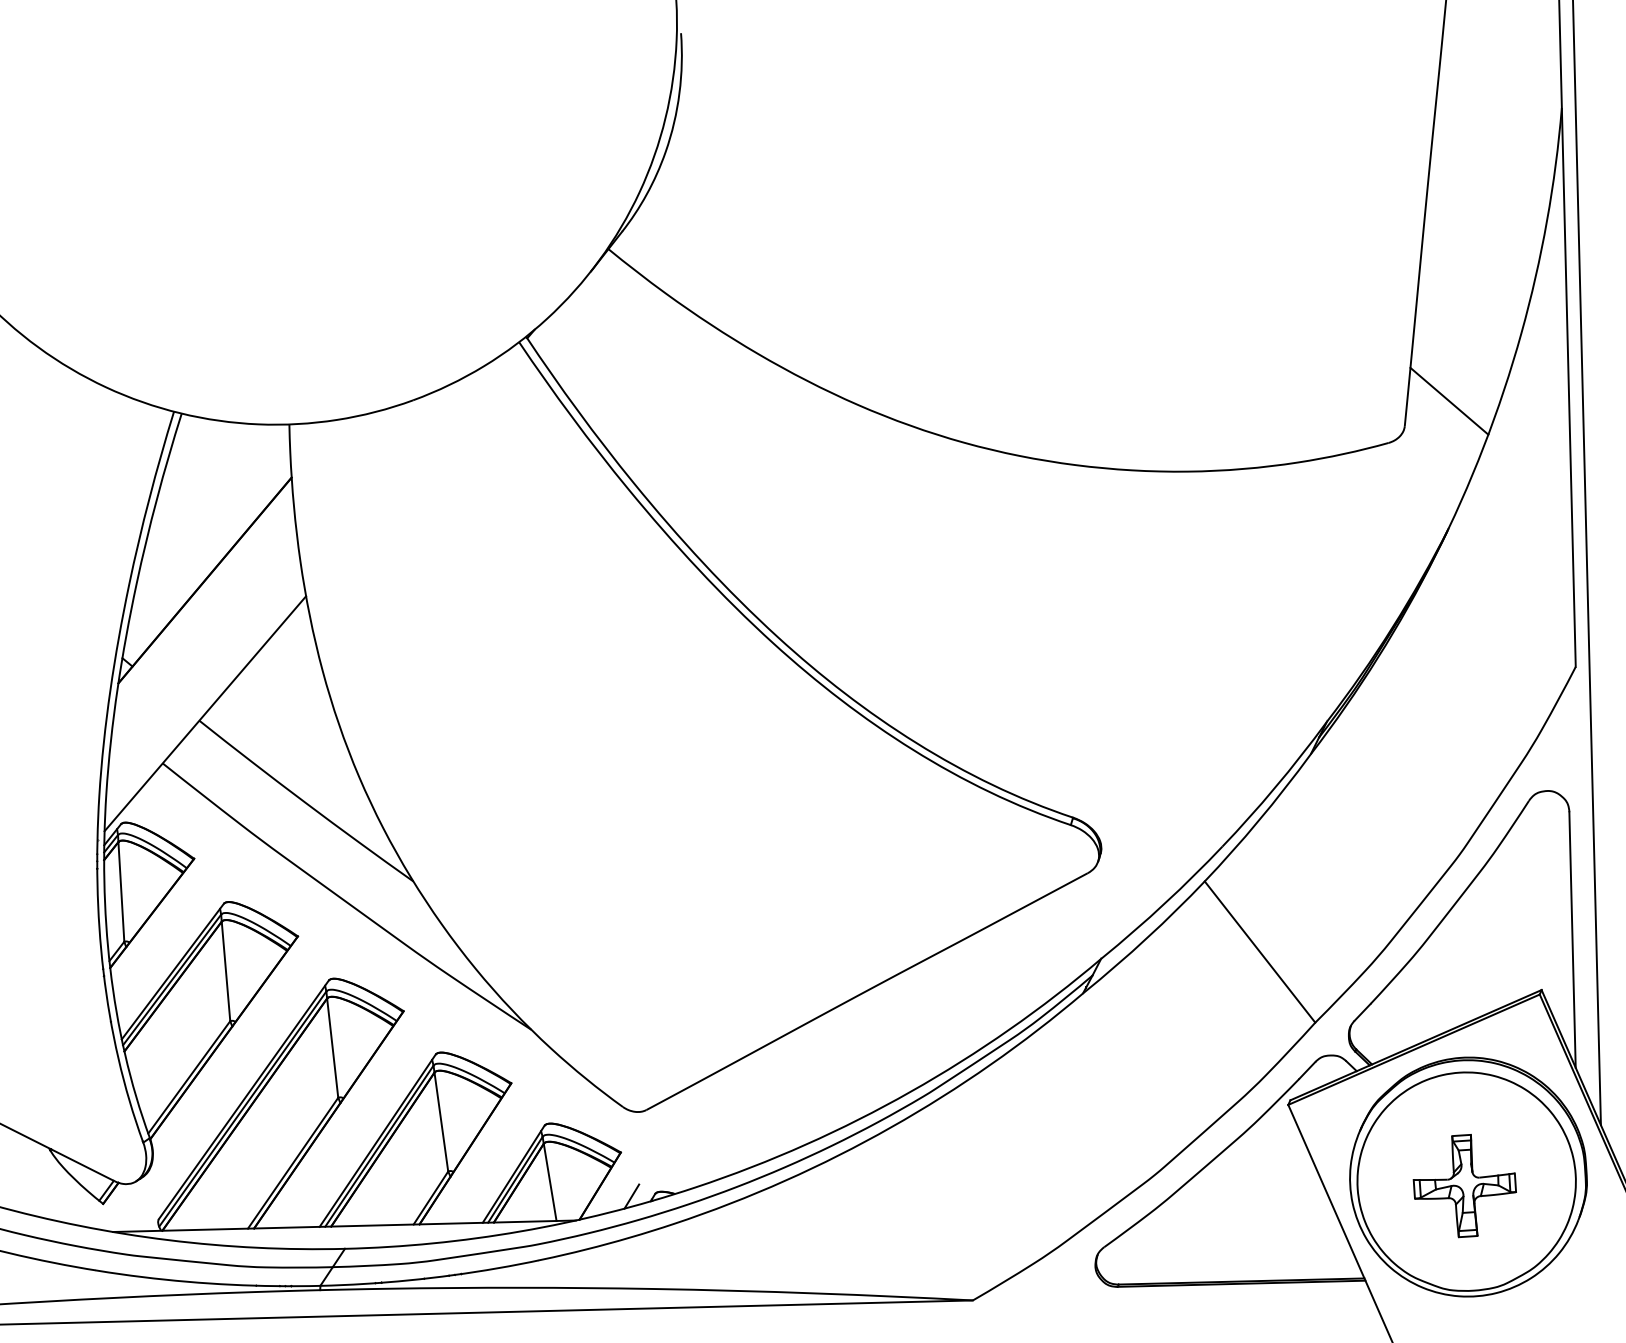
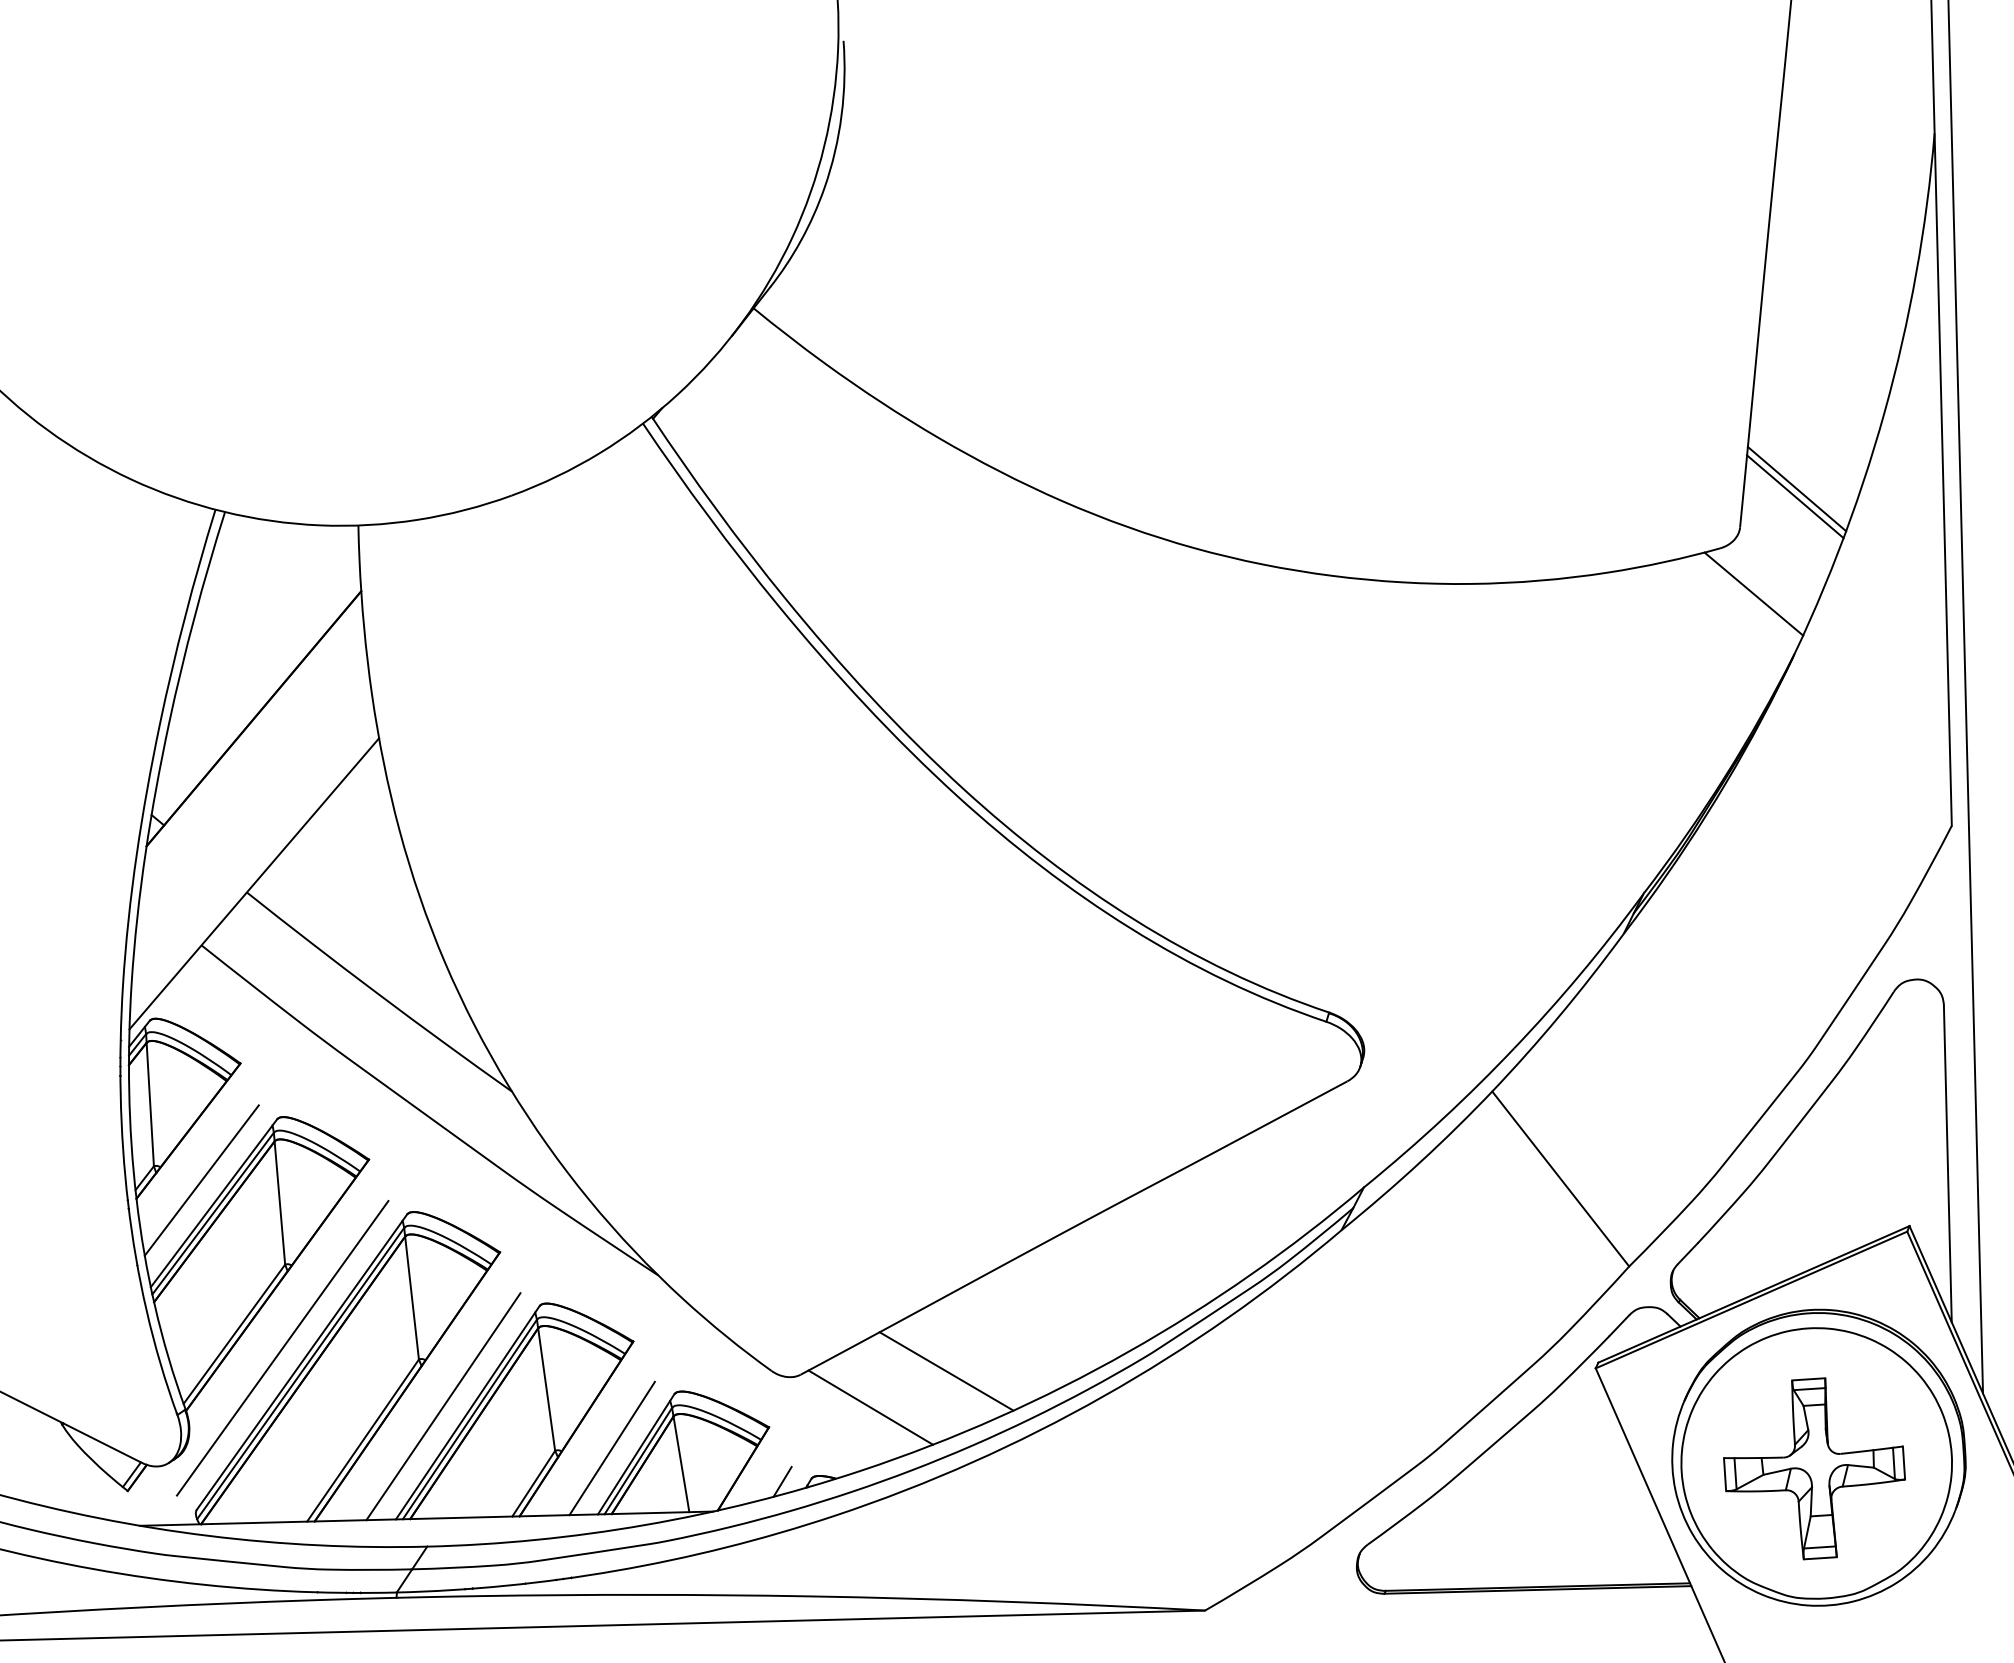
line: (1450, 394) -> (1796, 488), added
line: (1415, 479) -> (1753, 593), added
line: (162, 953) -> (201, 1180), added
line: (228, 1088) -> (282, 1348), added
line: (764, 1107) -> (946, 1371), added
line: (358, 1135) -> (443, 1406), added
line: (702, 1136) -> (870, 1407), added
line: (493, 1169) -> (611, 1448), added
part: (1464, 1185) -> (1814, 1468), size x1.43

